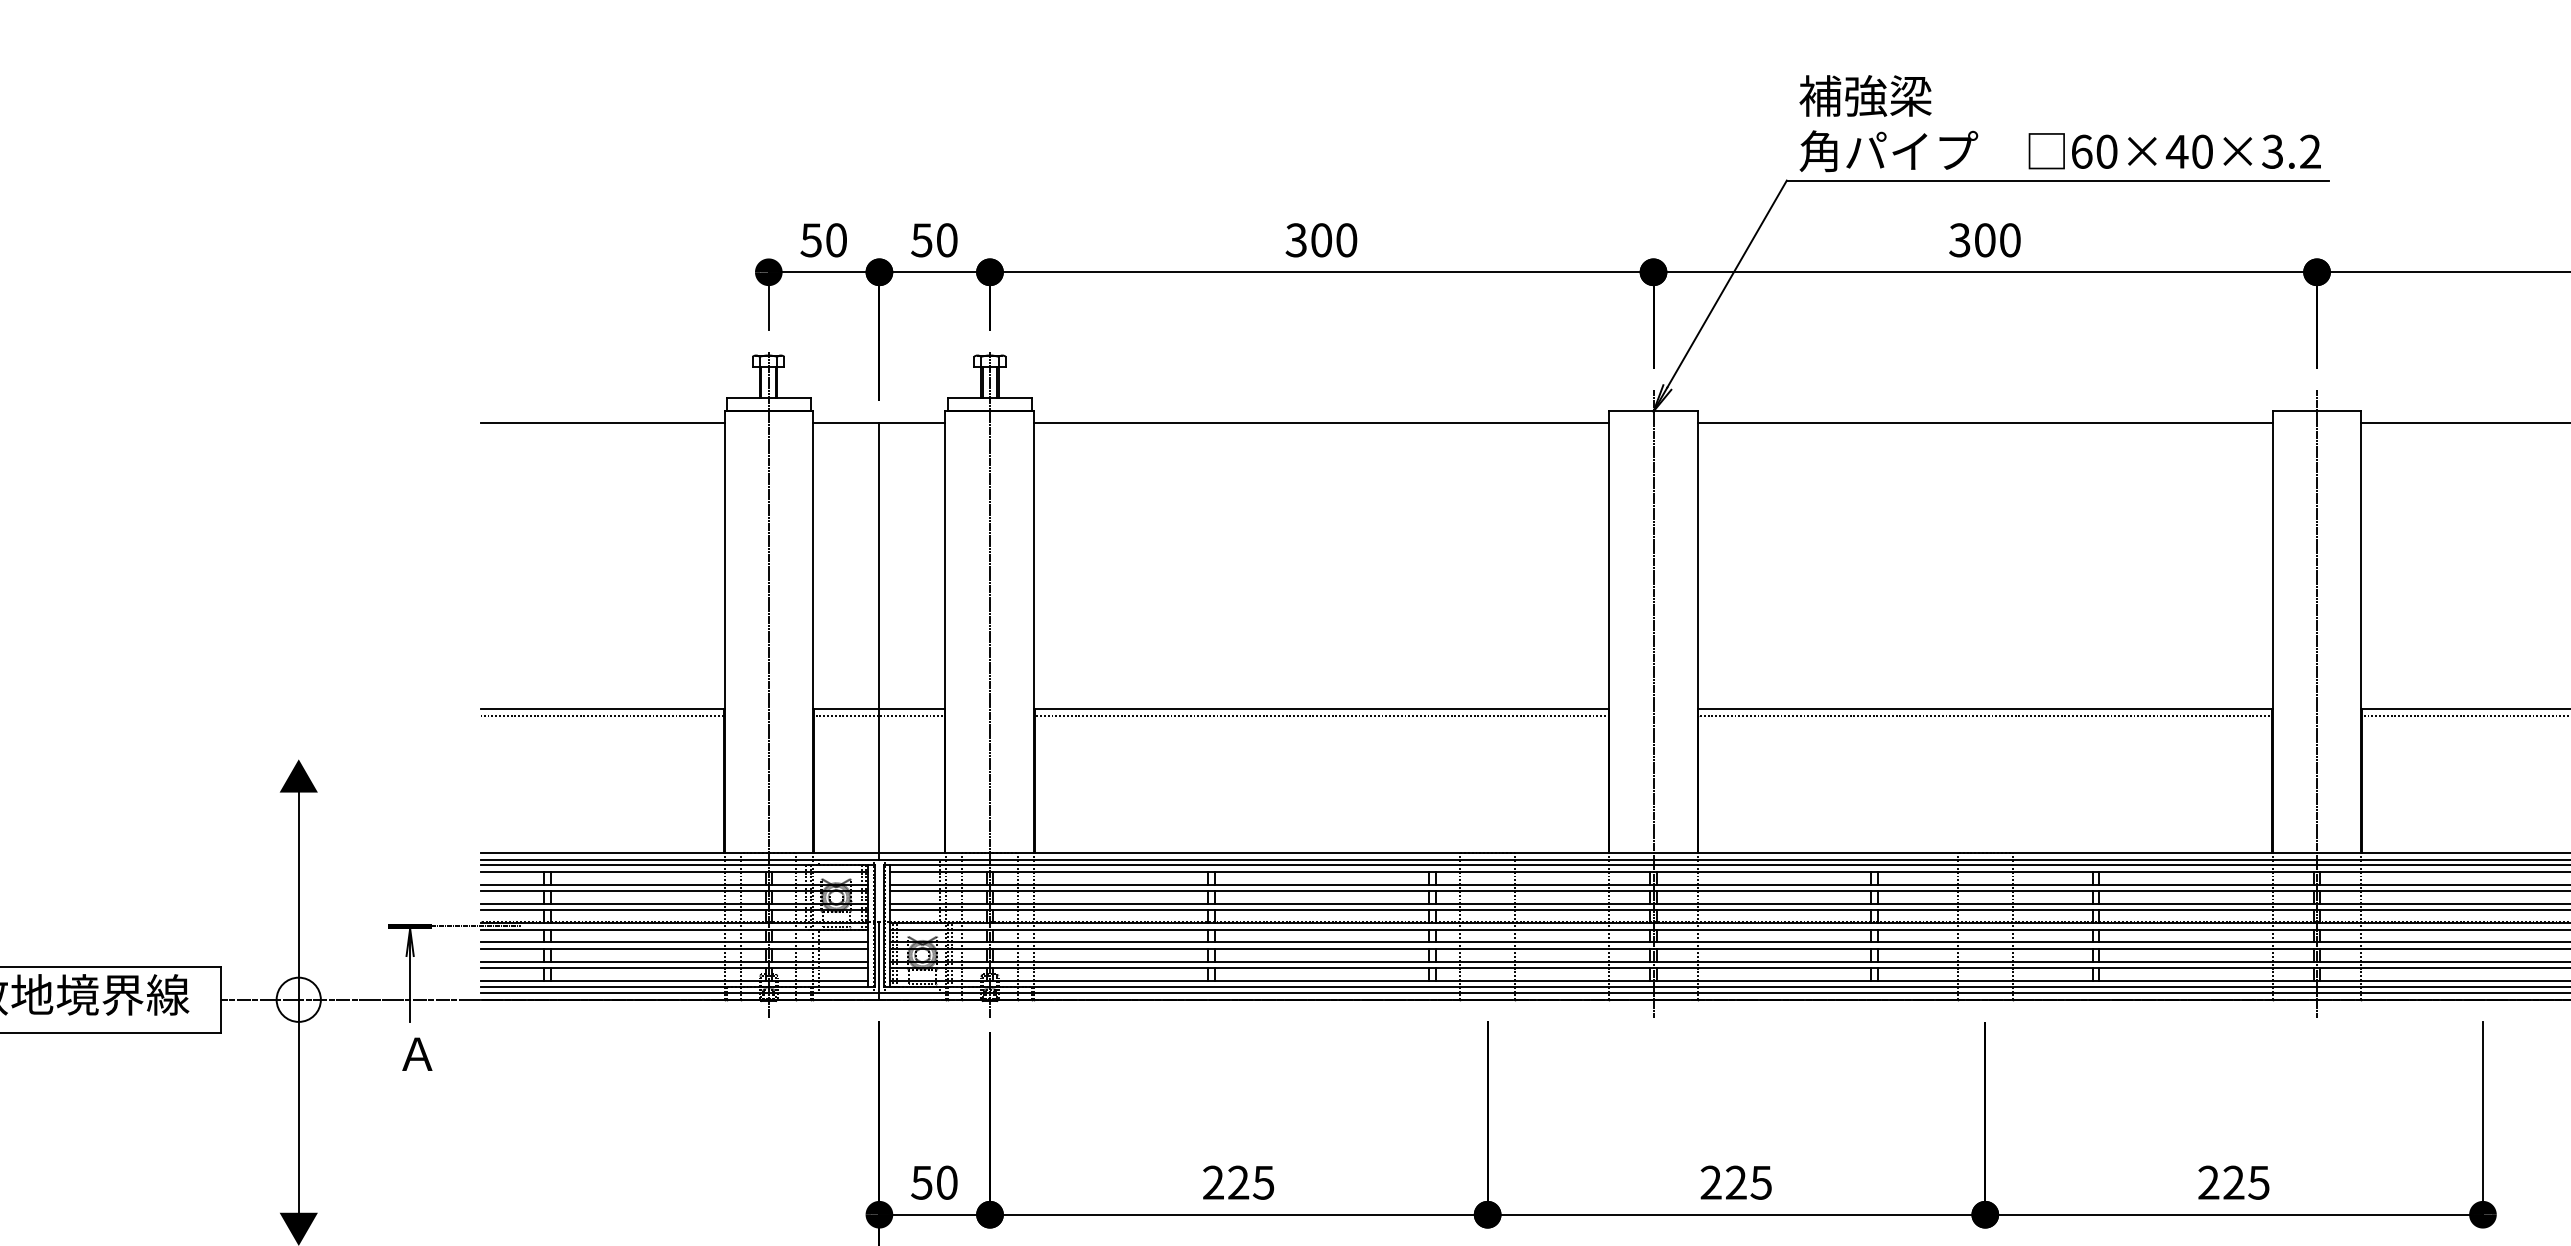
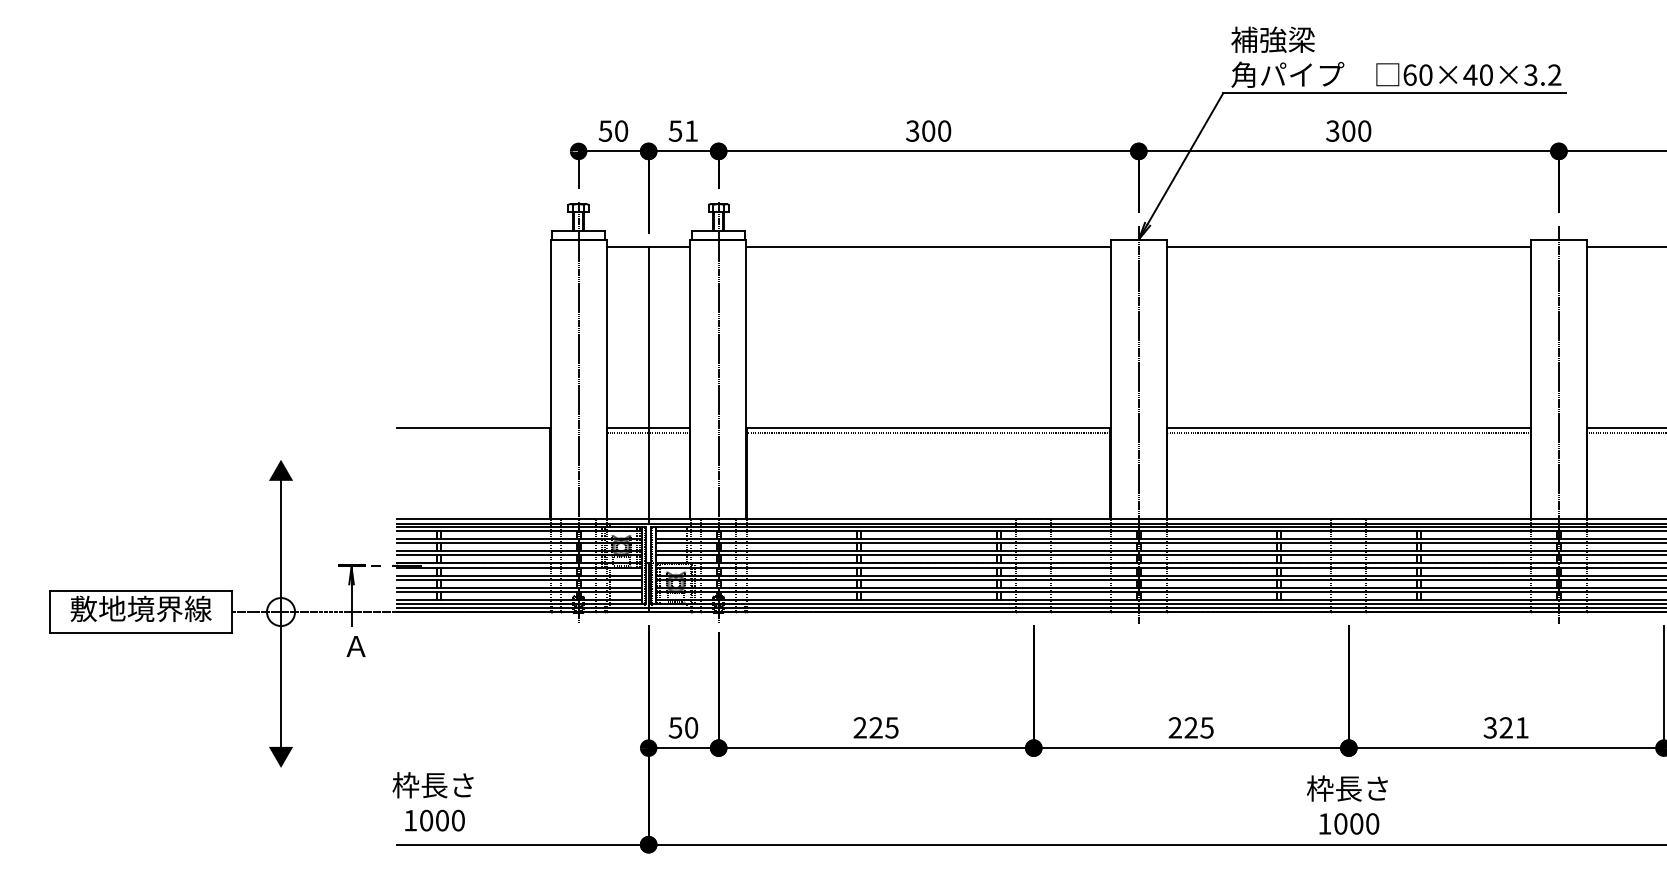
text: (947, 239) -> (691, 130), 50 -> 51
line: (602, 422) -> (473, 246), removed
line: (602, 716) -> (473, 432), removed
text: (2232, 1182) -> (1505, 727), 225 -> 321

